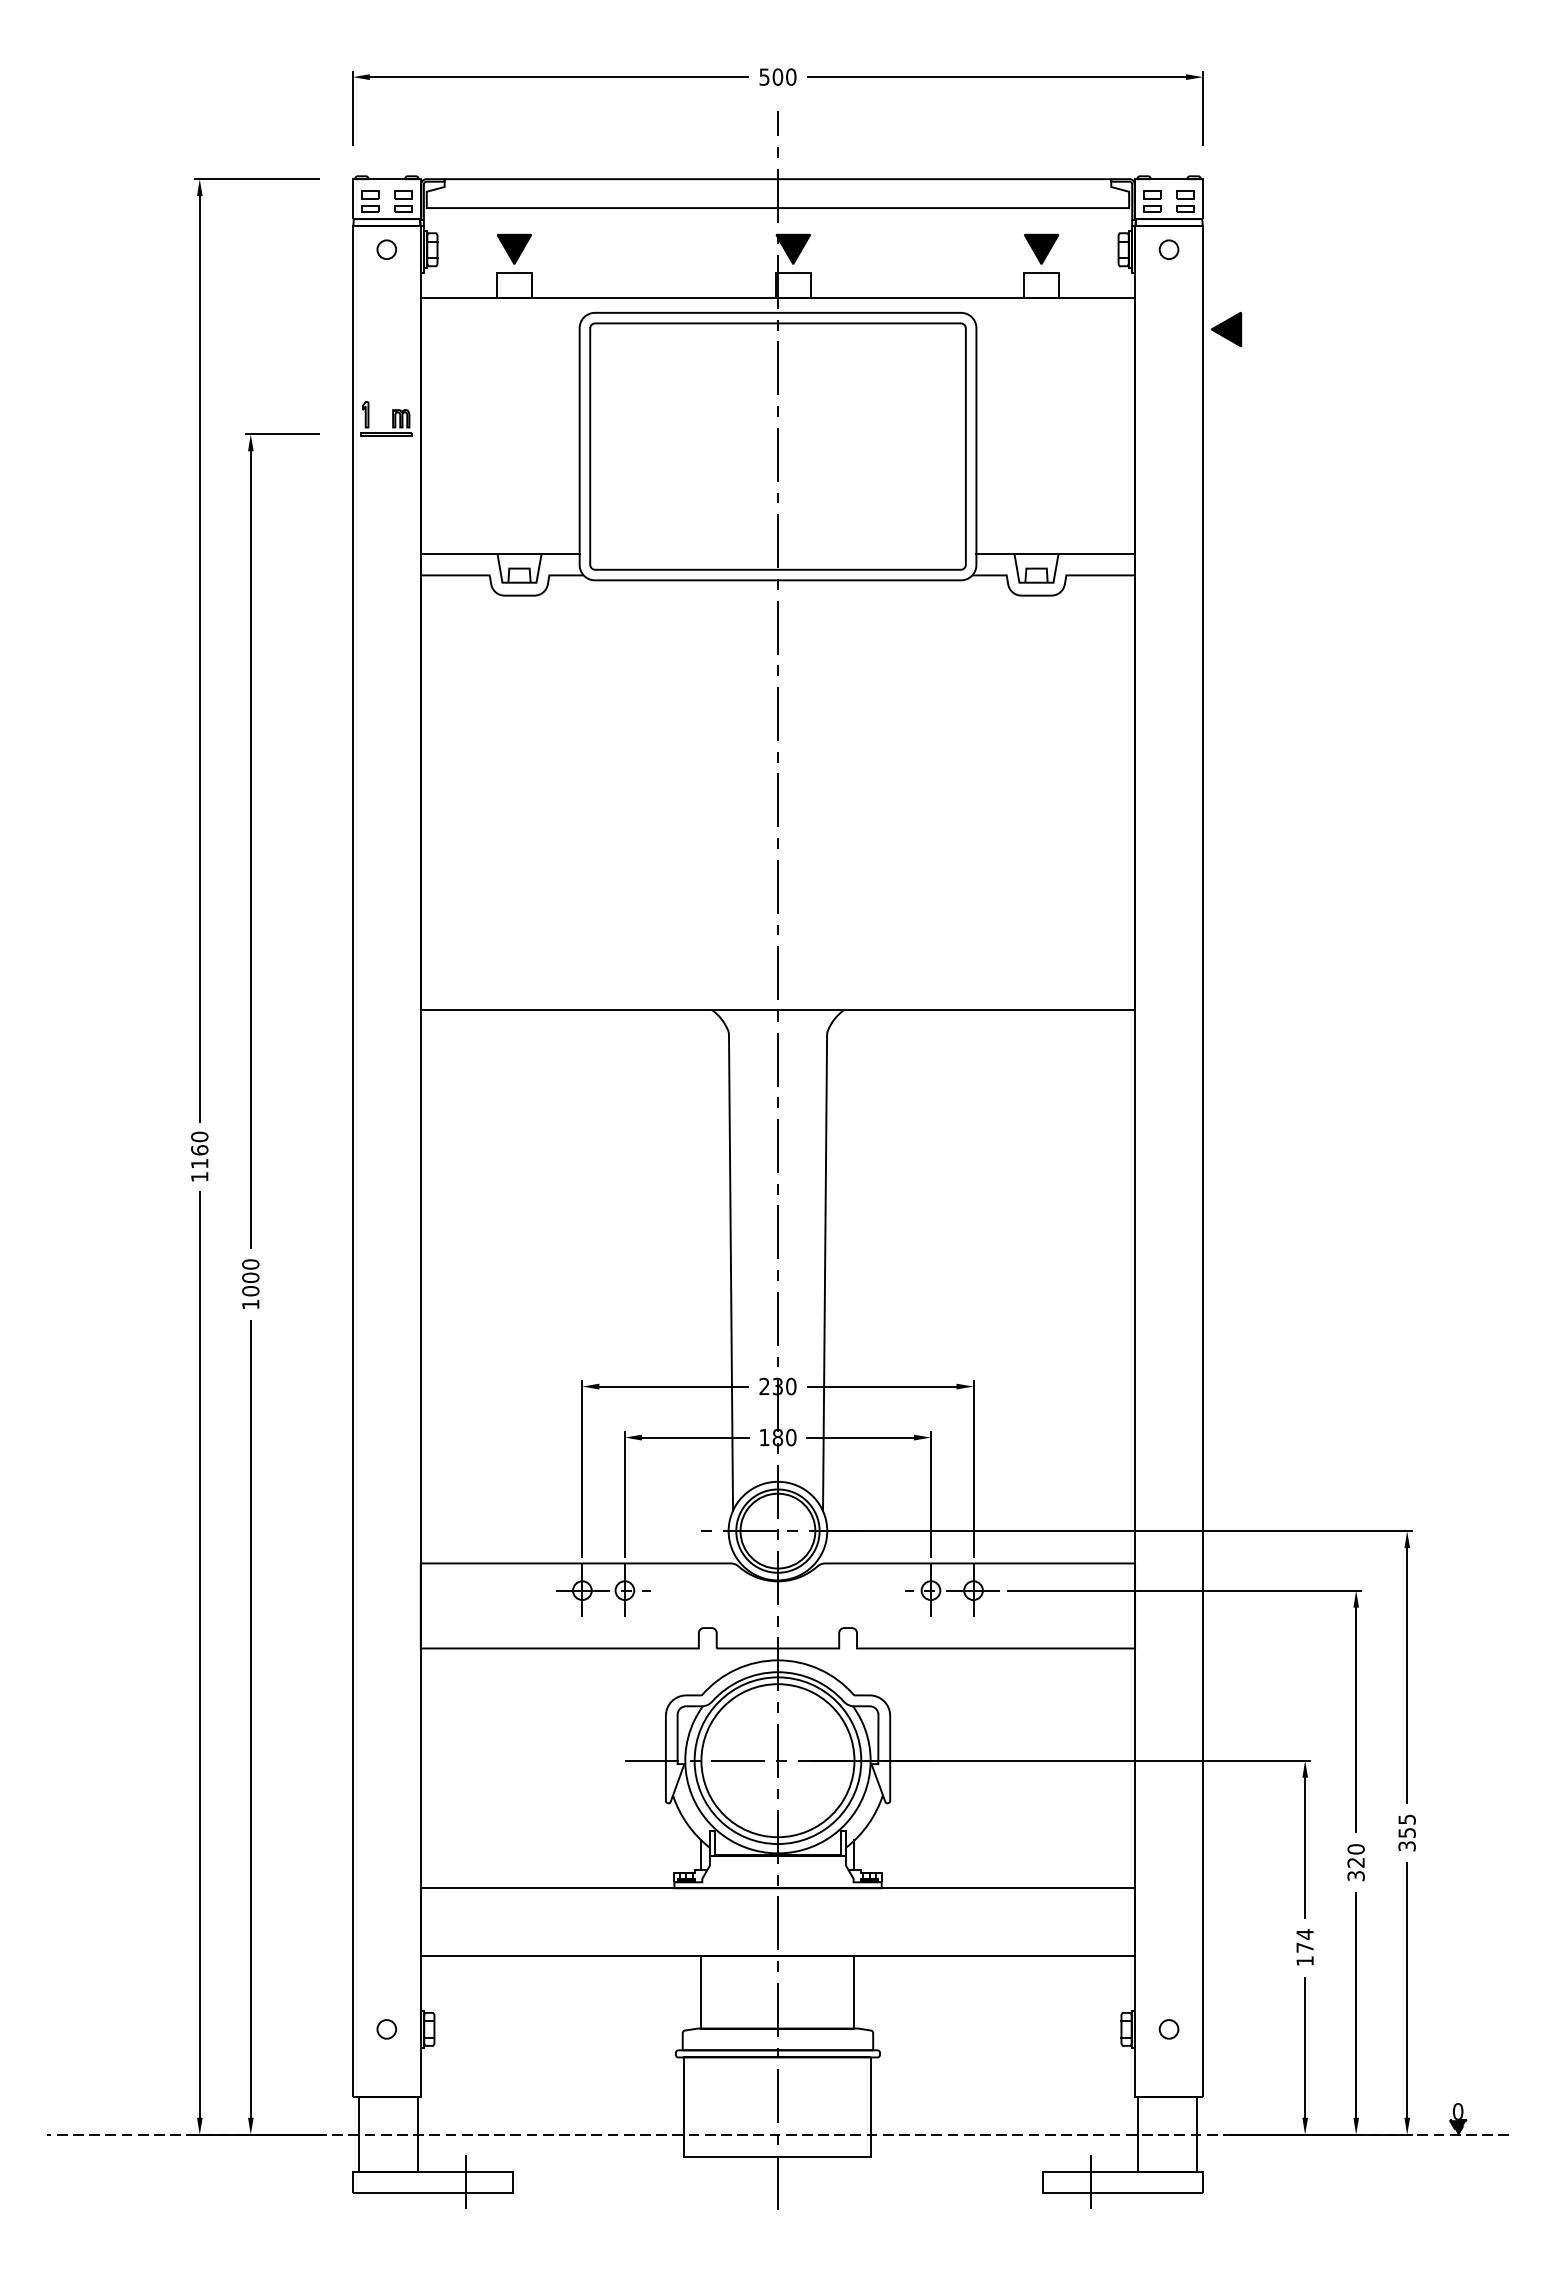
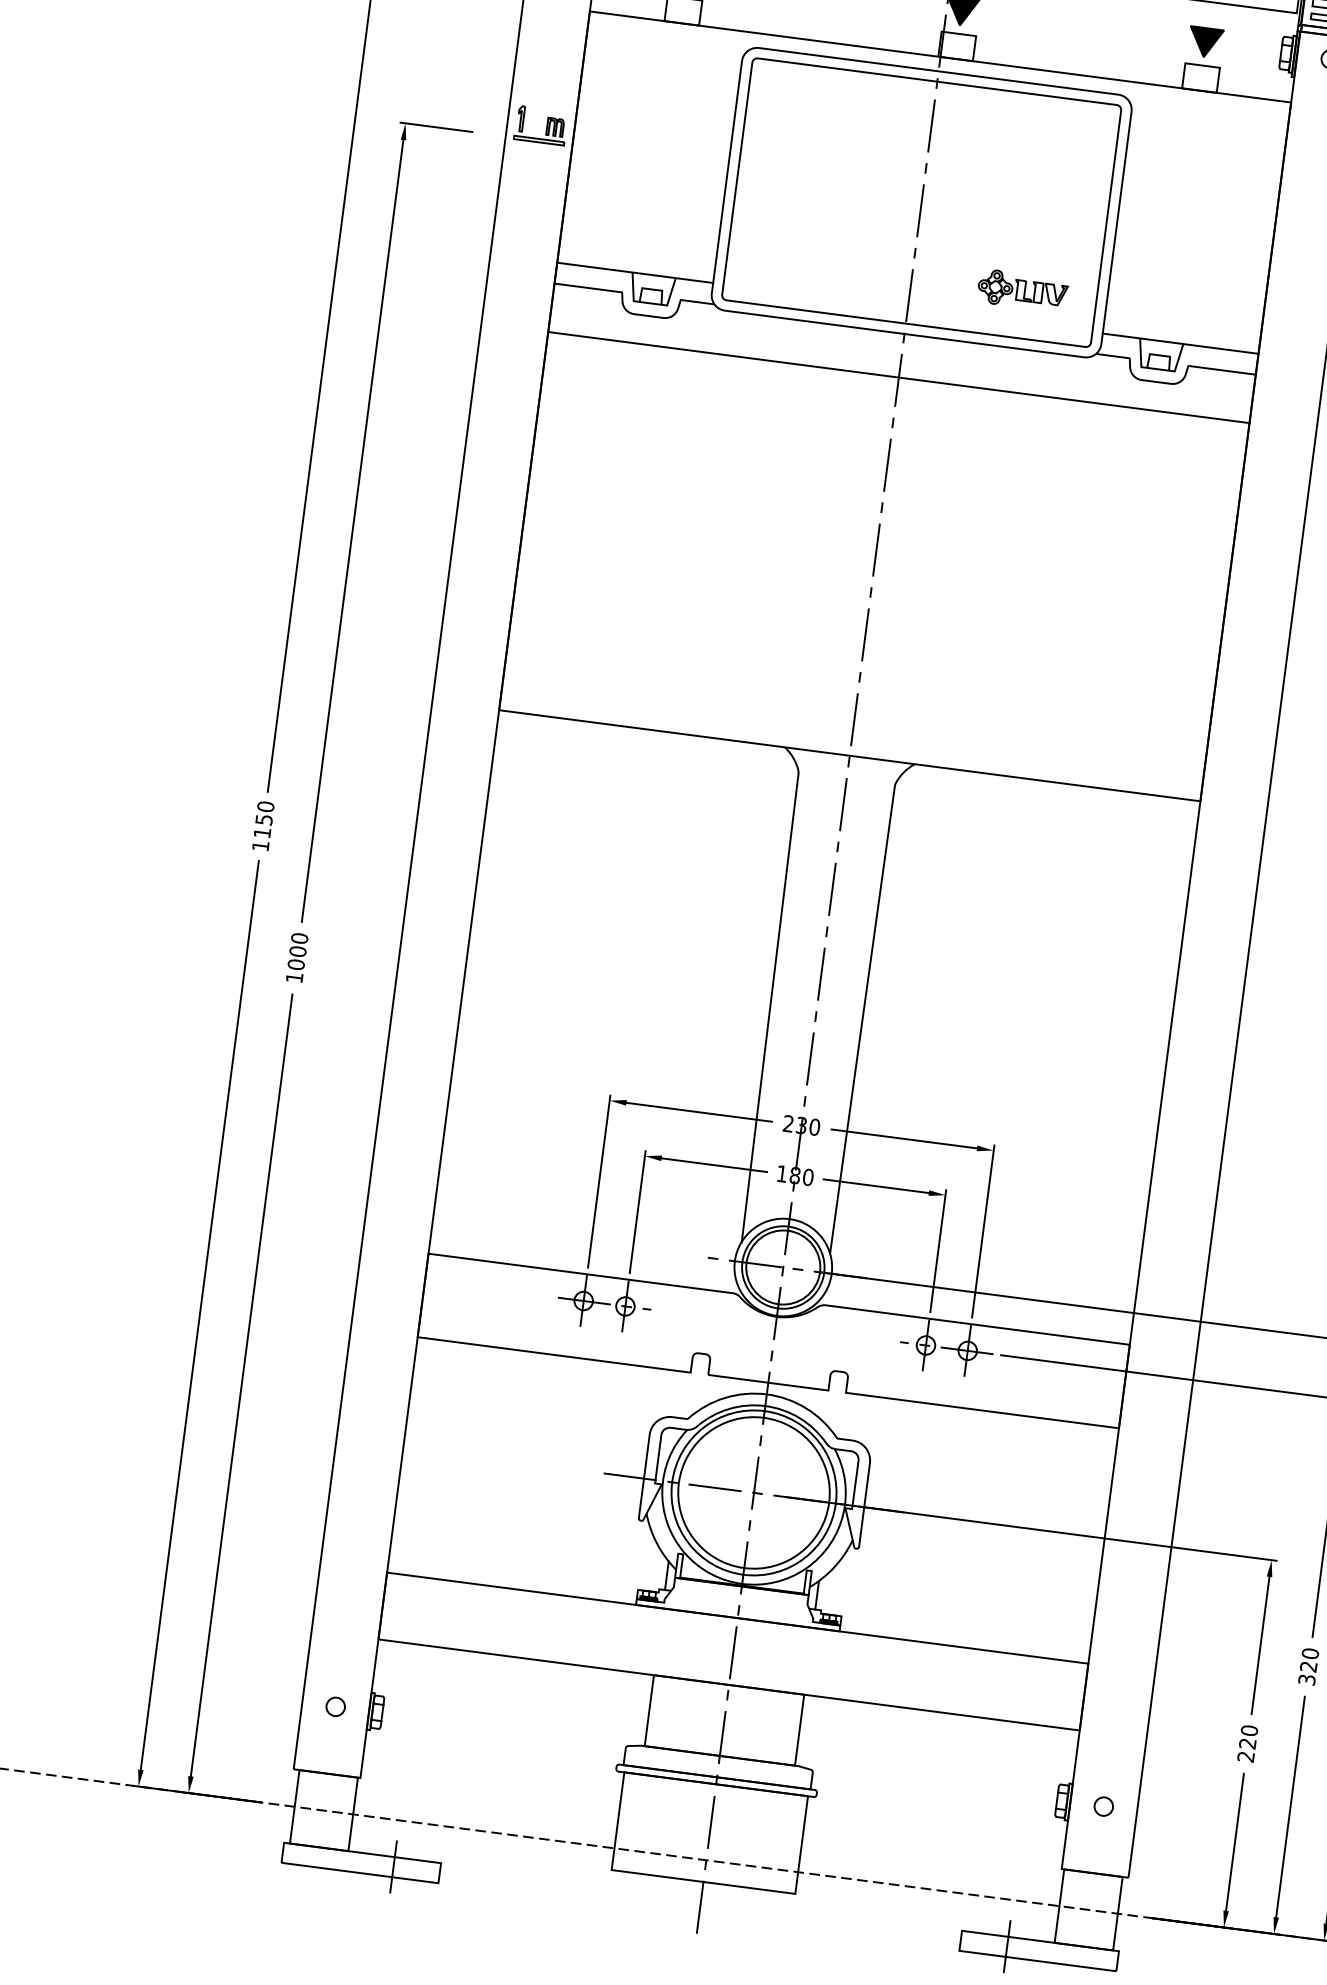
part: (890, 521) -> (1022, 290), added
line: (777, 624) -> (898, 377), added
text: (199, 1150) -> (263, 820), 1160 -> 1150
text: (1304, 1947) -> (1247, 1743), 174 -> 220

